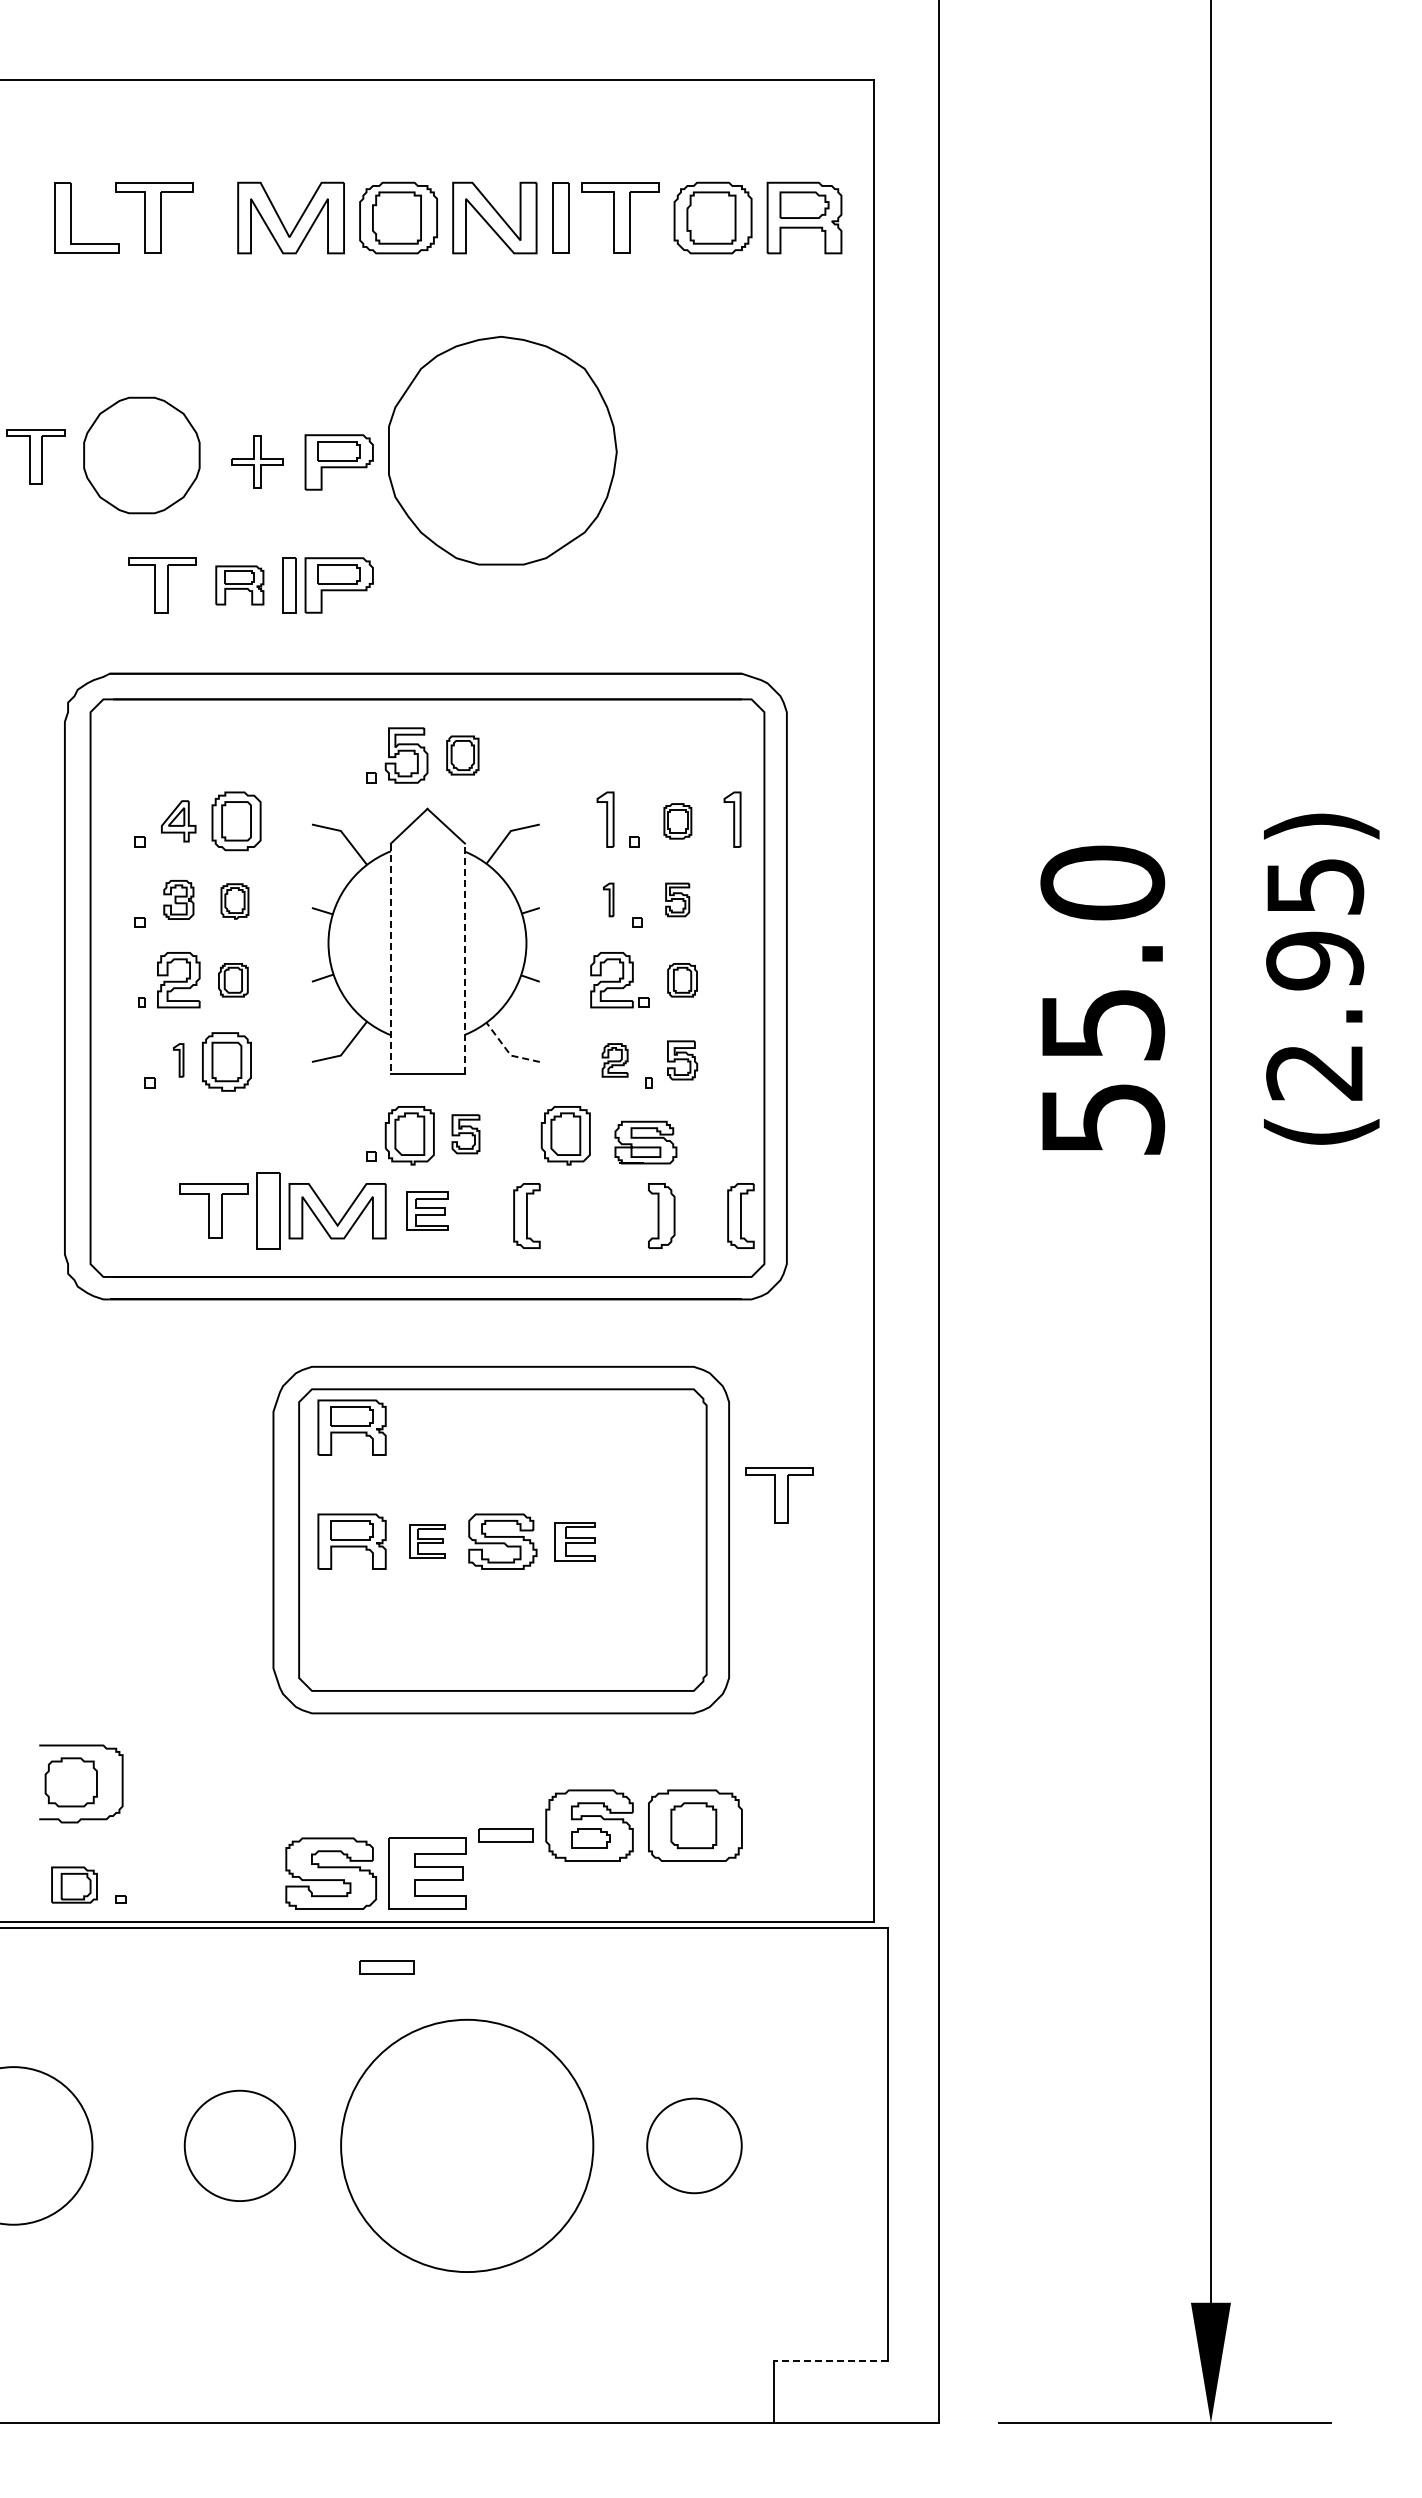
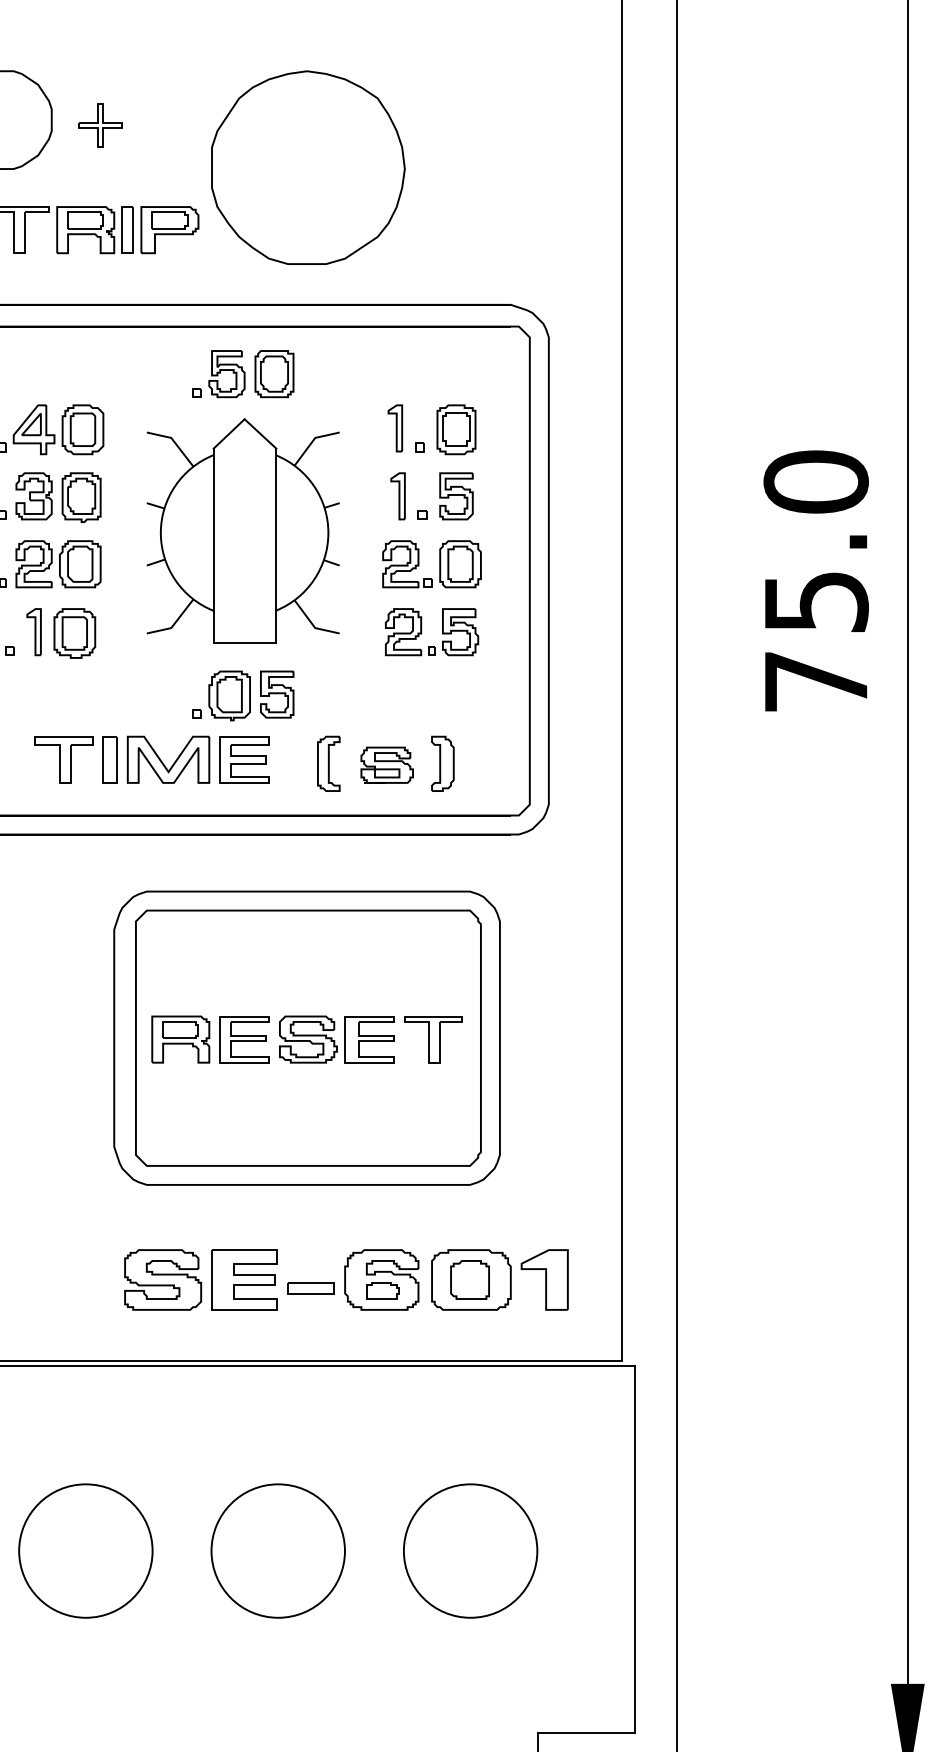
part: (502, 450) -> (308, 167), moved
part: (338, 462) -> (169, 126), removed
part: (239, 585) -> (85, 230), size x1.43
part: (462, 755) -> (274, 374), size x1.43
part: (732, 819) -> (502, 428), removed
part: (178, 821) -> (33, 429), size x1.43
part: (677, 821) -> (456, 429), size x1.67
part: (178, 899) -> (33, 495), size x1.43
part: (608, 899) -> (397, 495), size x1.67
part: (677, 899) -> (456, 495), size x1.67
part: (234, 901) -> (81, 497), size x1.67
line: (464, 958) -> (275, 545), dashed -> solid
line: (390, 959) -> (213, 546), dashed -> solid
part: (233, 980) -> (80, 564), size x1.67
part: (682, 980) -> (460, 564), size x1.67
line: (507, 1051) -> (312, 624), dashed -> solid
part: (178, 1060) -> (33, 632), size x1.67
part: (614, 1060) -> (402, 632), size x1.67
part: (682, 1060) -> (460, 632), size x1.43
text: (1103, 1119) -> (816, 682), 55.0 -> 75.0
part: (465, 1134) -> (276, 694), size x1.43
part: (565, 1135) -> (361, 695), removed
part: (645, 1142) -> (386, 765), moved
part: (268, 1210) -> (110, 759), size x0.71
part: (427, 1210) -> (244, 759), size x1.43
part: (740, 1215) -> (509, 763), removed
part: (351, 1427) -> (180, 942), removed
part: (779, 1495) -> (433, 1039), moved
part: (427, 1541) -> (244, 1039), size x1.67
part: (574, 1541) -> (369, 1039), size x1.43
part: (781, 1825) -> (544, 1279), added
part: (330, 1873) -> (162, 1279), moved
part: (427, 1873) -> (244, 1279), moved
part: (386, 1967) -> (209, 1400), removed
circle: (239, 2145) -> (85, 1550), size x1.43
circle: (467, 2145) -> (278, 1550), size x0.62
circle: (694, 2145) -> (470, 1550), size x1.67
line: (830, 2361) -> (585, 1733), dashed -> solid

